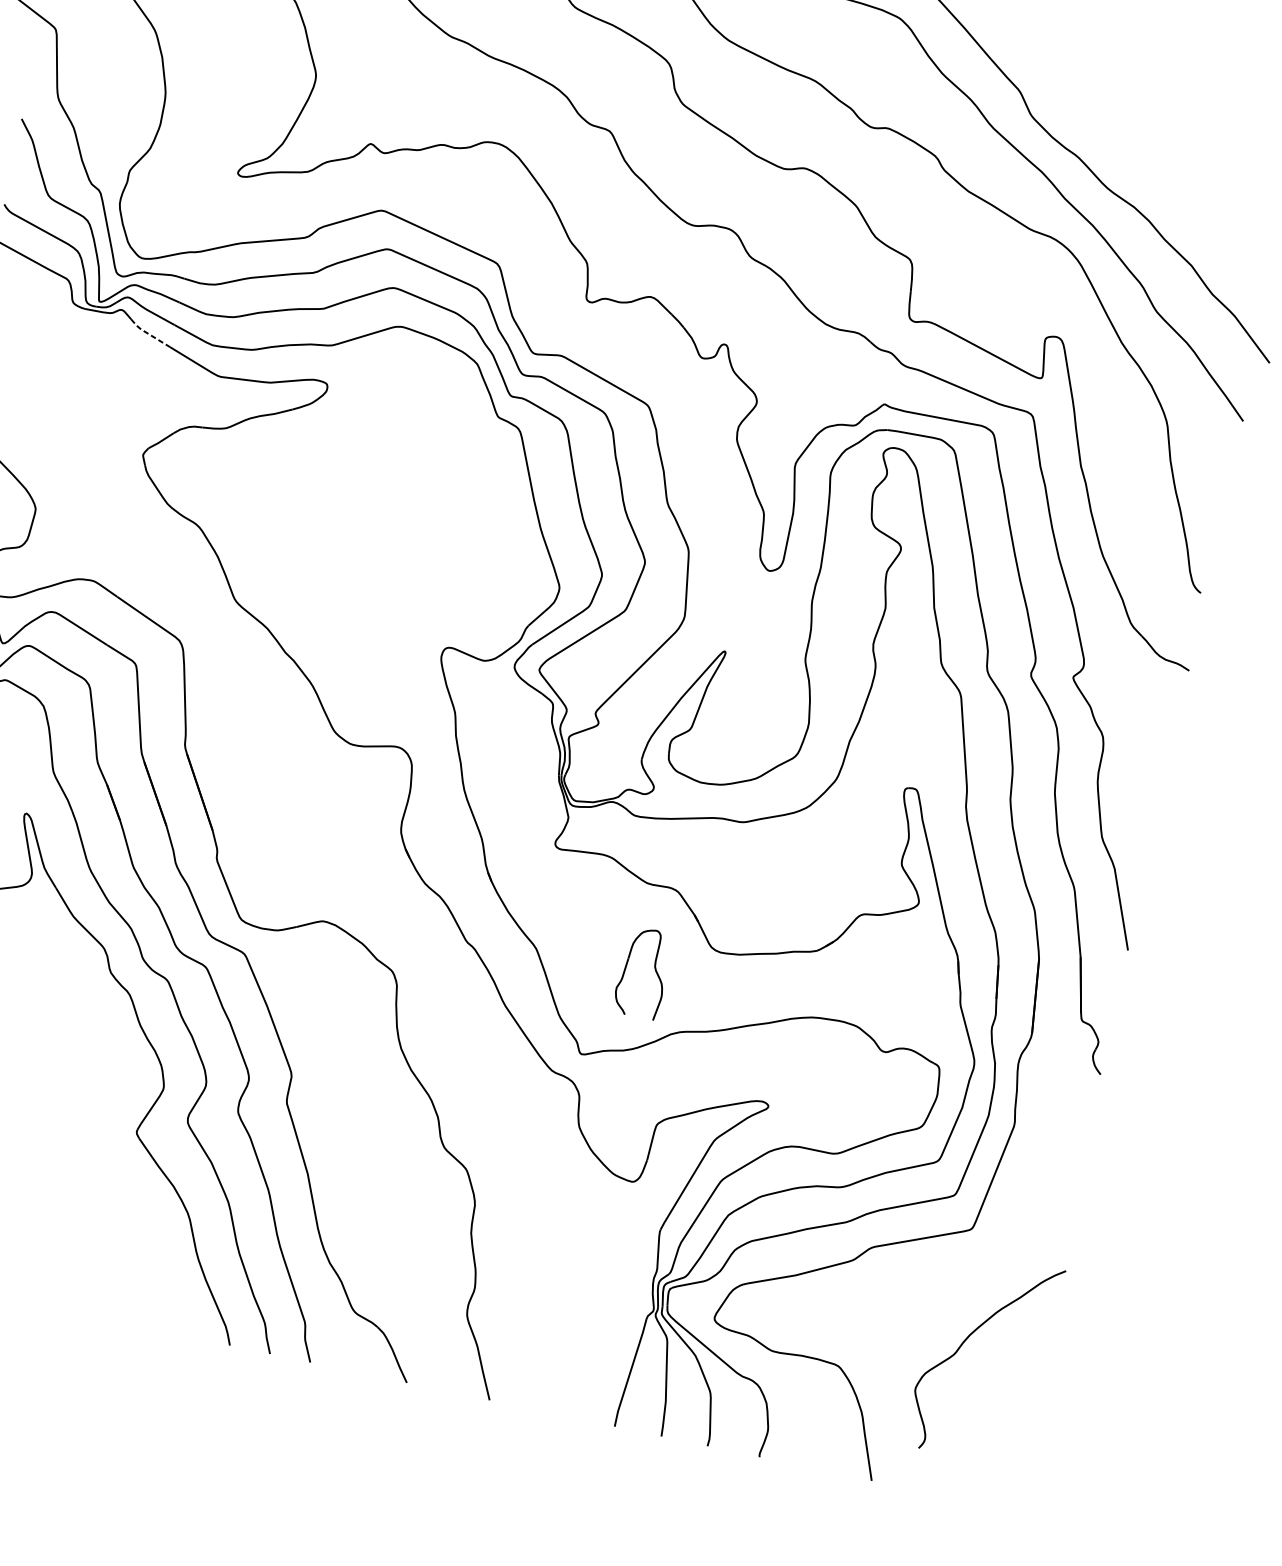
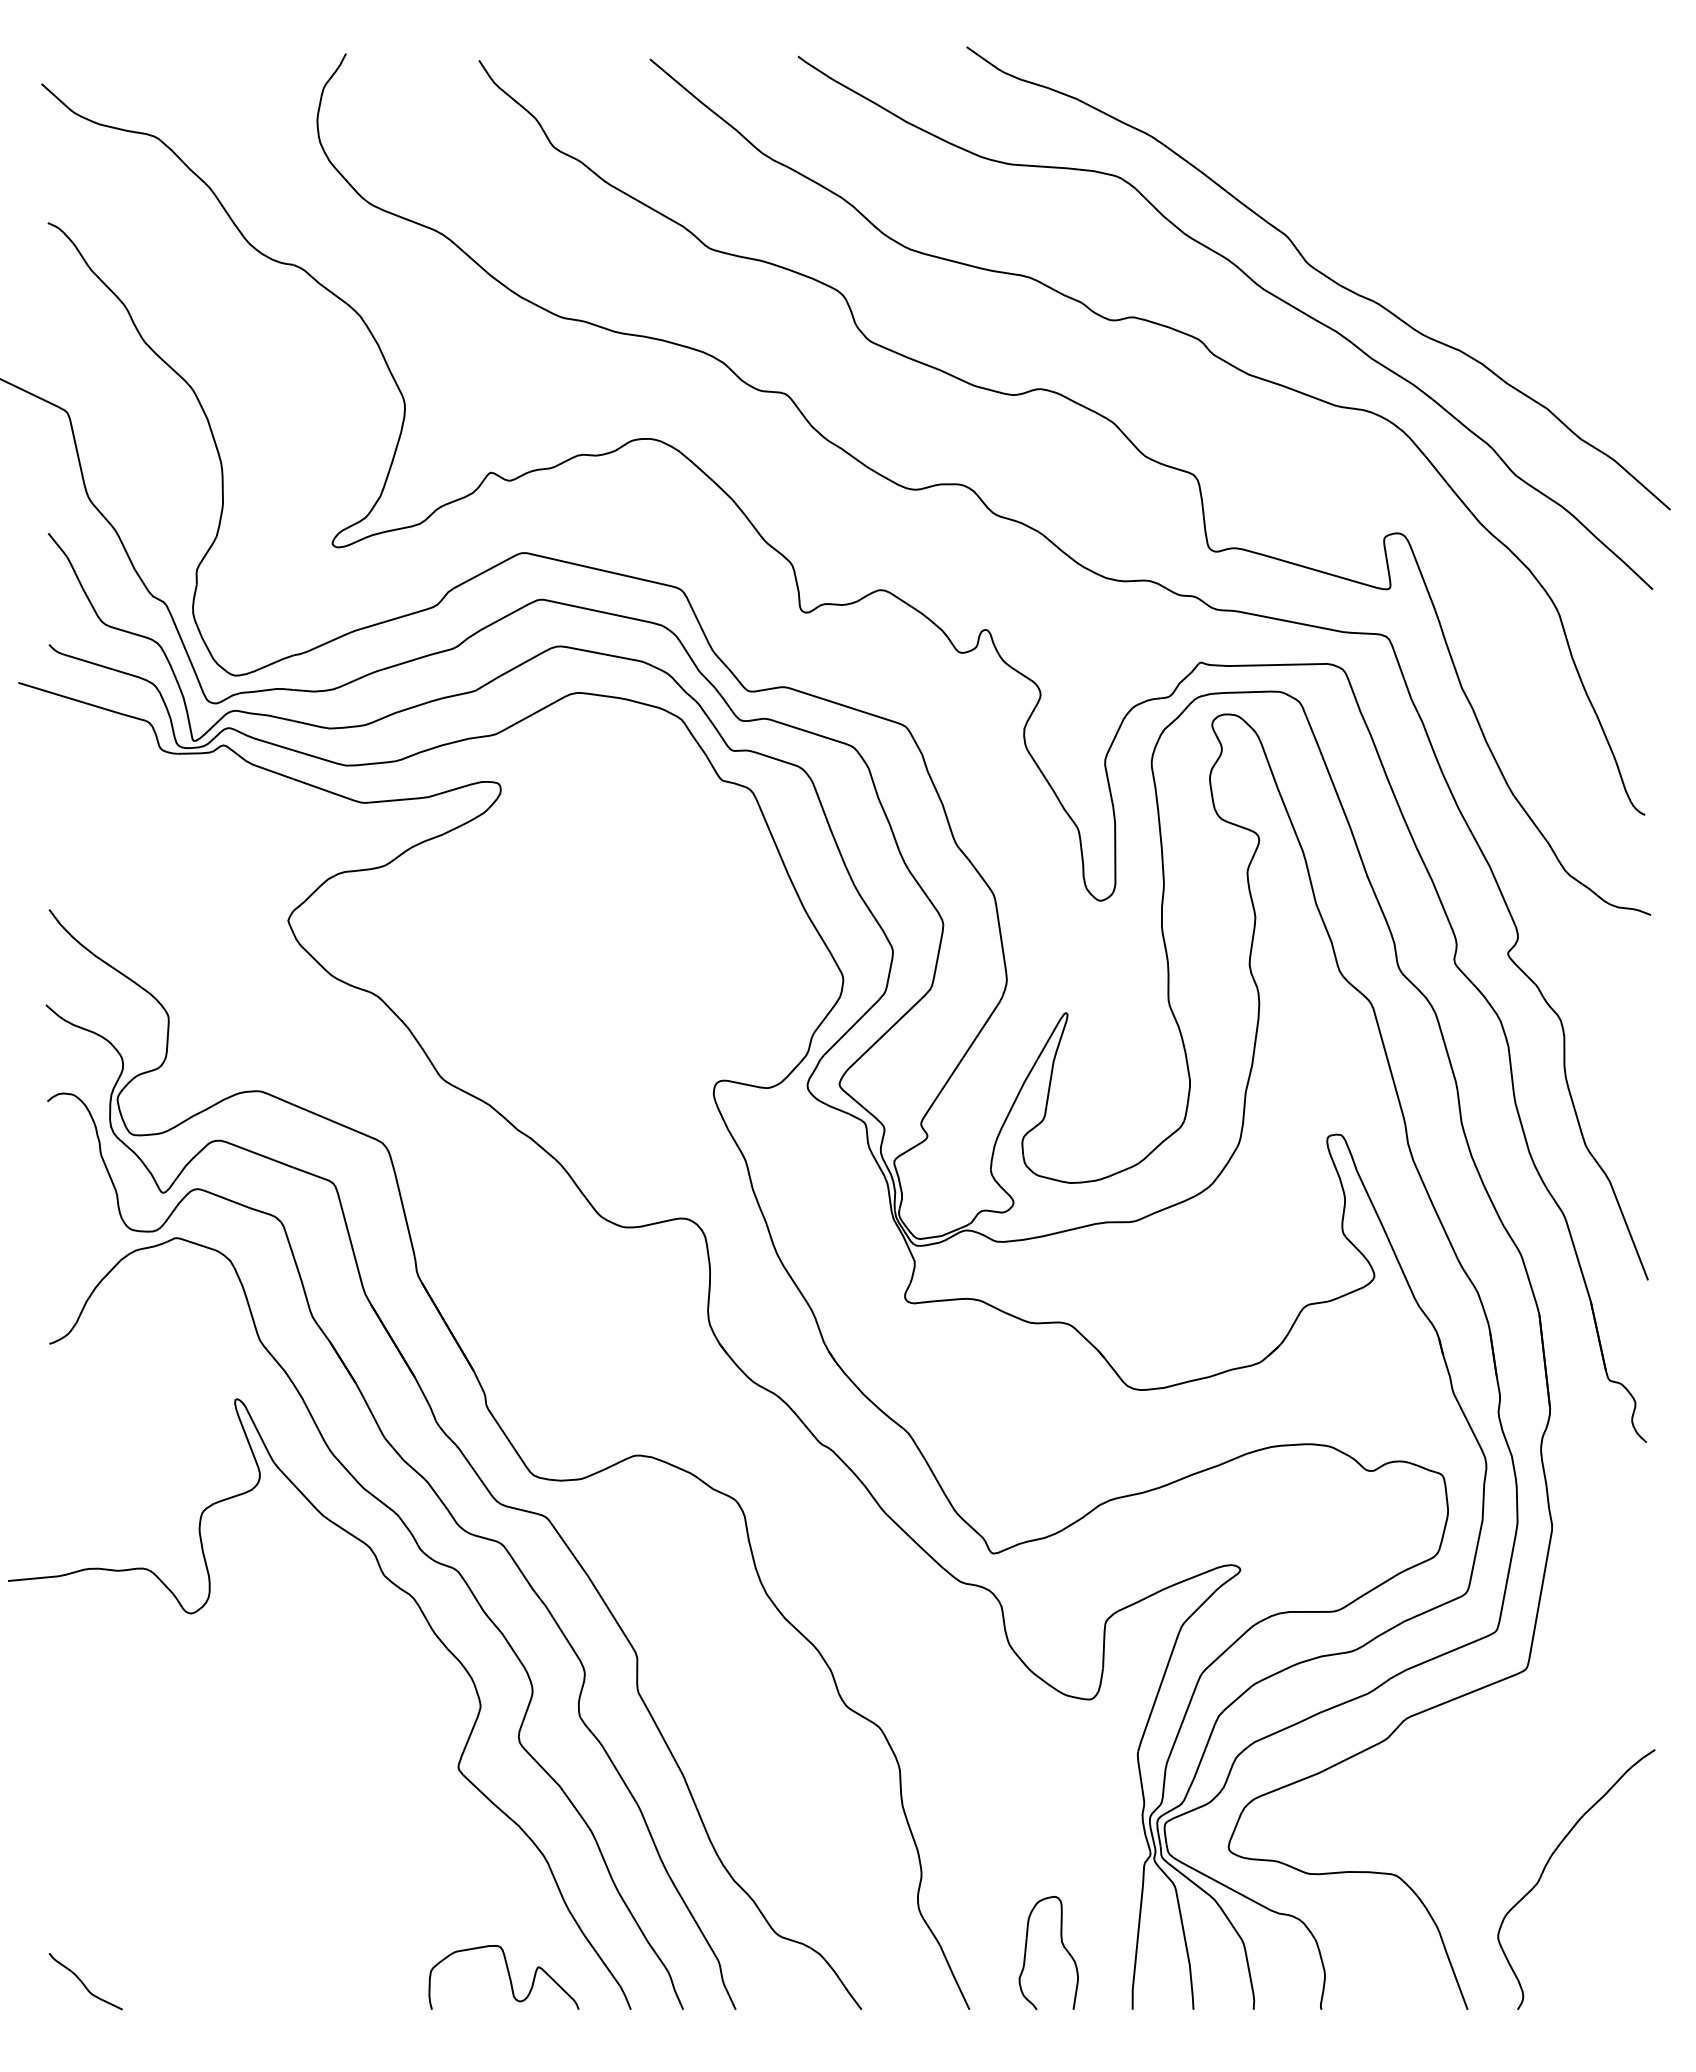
line: (148, 334) -> (263, 768), dashed -> solid
part: (654, 969) -> (1062, 1945), moved
part: (137, 1300) -> (503, 1977), added
curve: (965, 1341) -> (1548, 1863), moved

